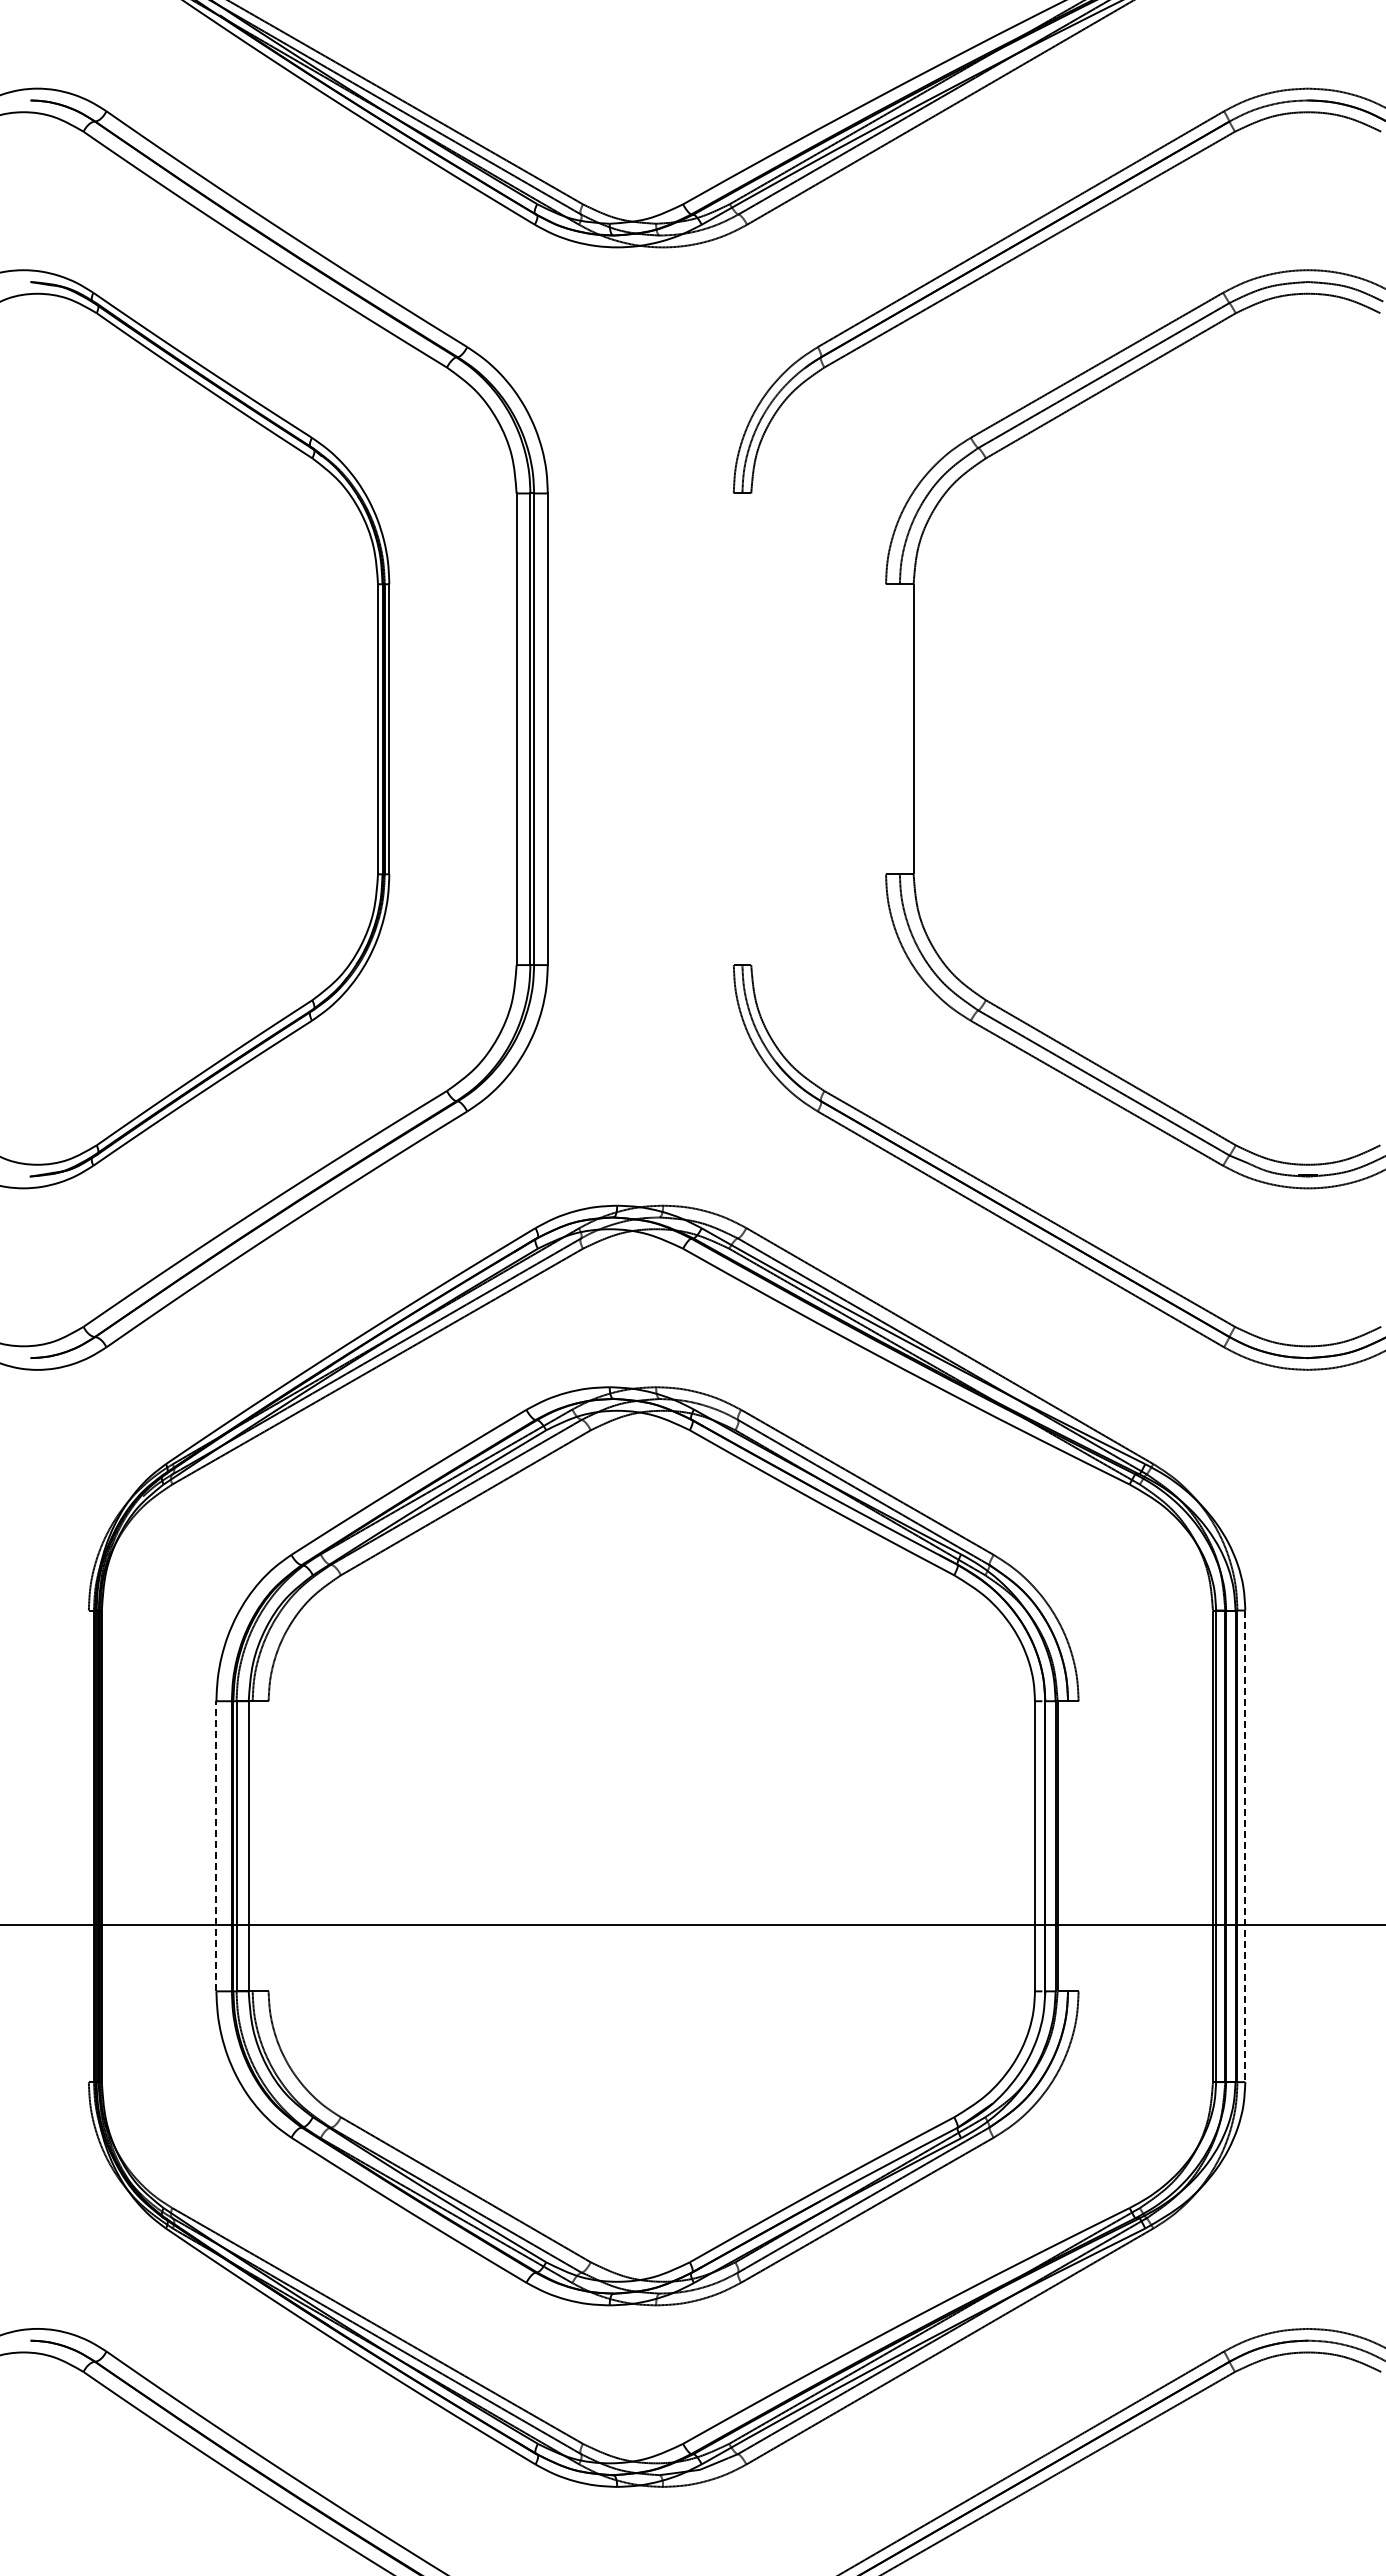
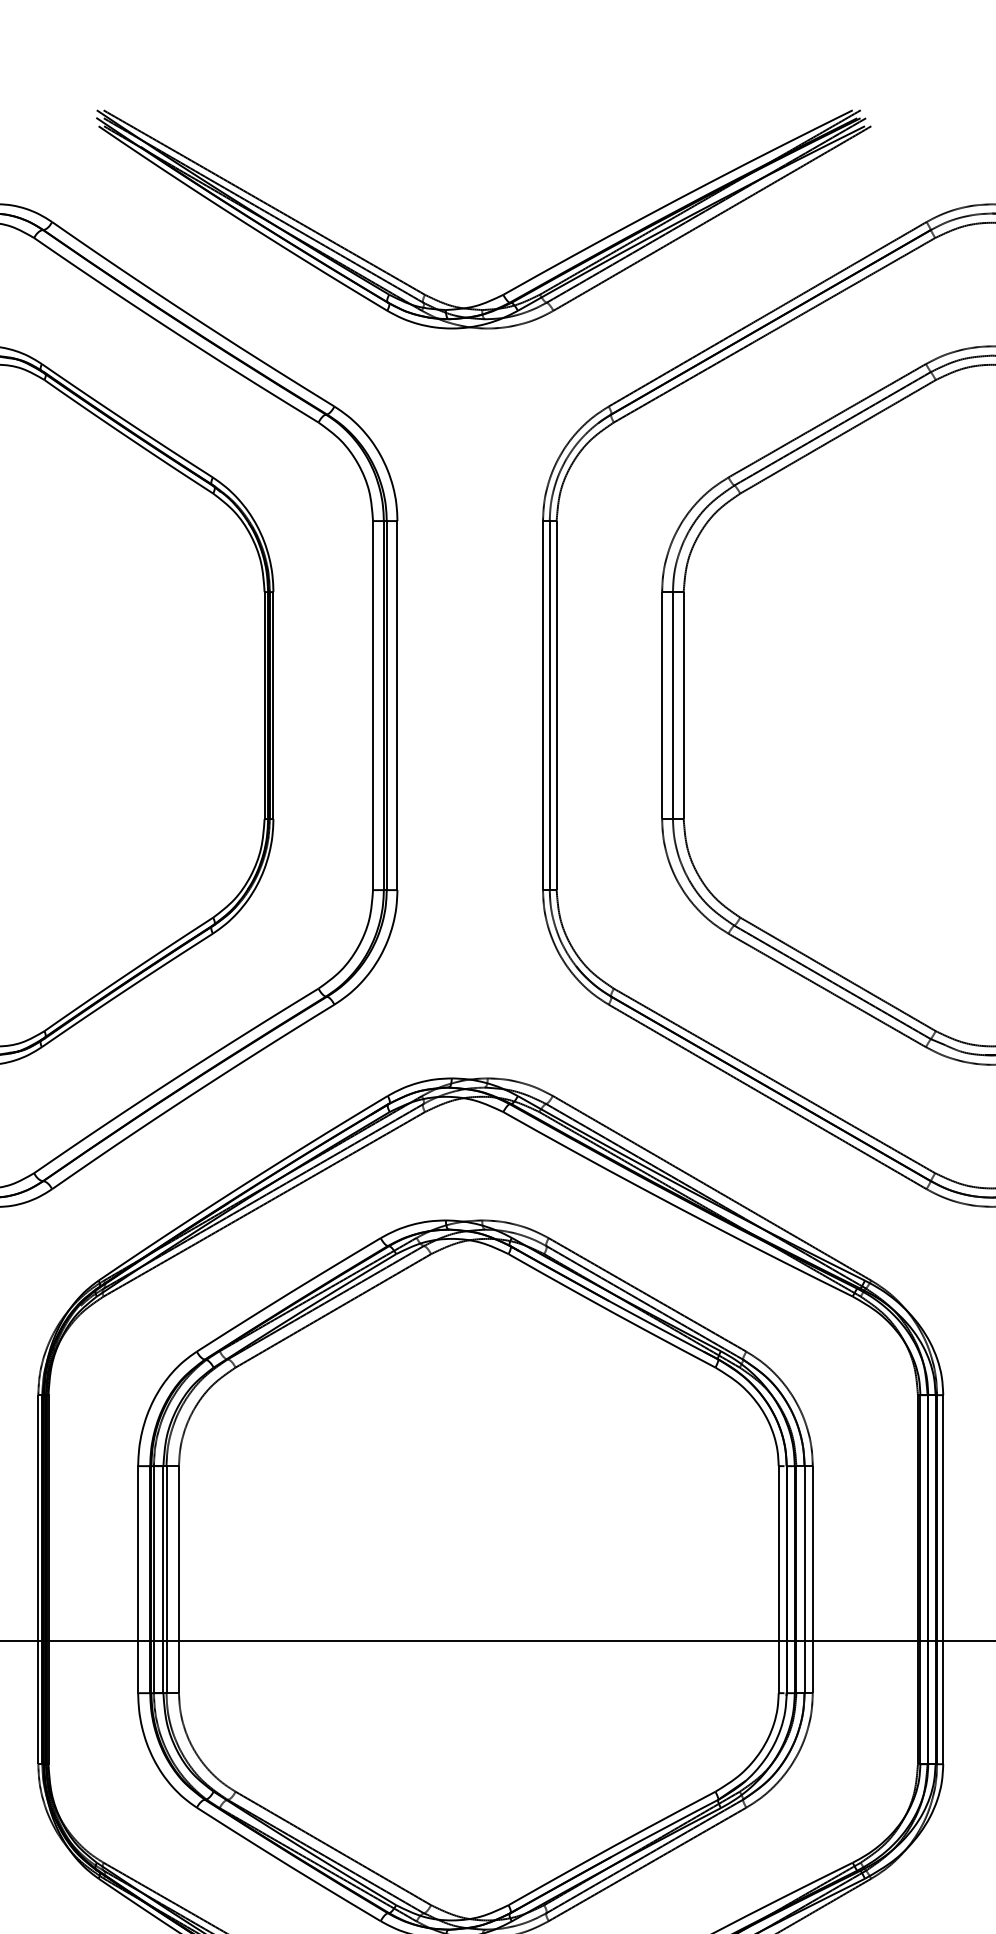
line: (733, 729) -> (542, 705), added
line: (742, 729) -> (549, 705), added
line: (751, 729) -> (556, 705), added
line: (886, 729) -> (662, 705), added
line: (899, 729) -> (672, 705), added
line: (216, 1845) -> (138, 1579), dashed -> solid
line: (88, 1846) -> (38, 1579), added
line: (252, 1846) -> (166, 1579), added
line: (268, 1846) -> (178, 1579), added
line: (1068, 1846) -> (804, 1579), added
line: (1078, 1846) -> (812, 1579), added
line: (1245, 1846) -> (943, 1579), dashed -> solid

